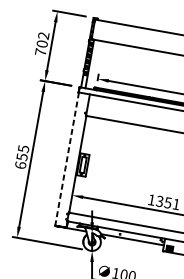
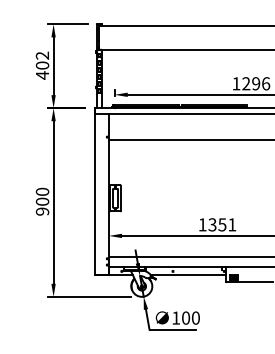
text: (40, 52) -> (42, 75), 702 -> 402
text: (22, 156) -> (42, 201), 655 -> 900
line: (67, 159) -> (95, 195), dashed -> solid

